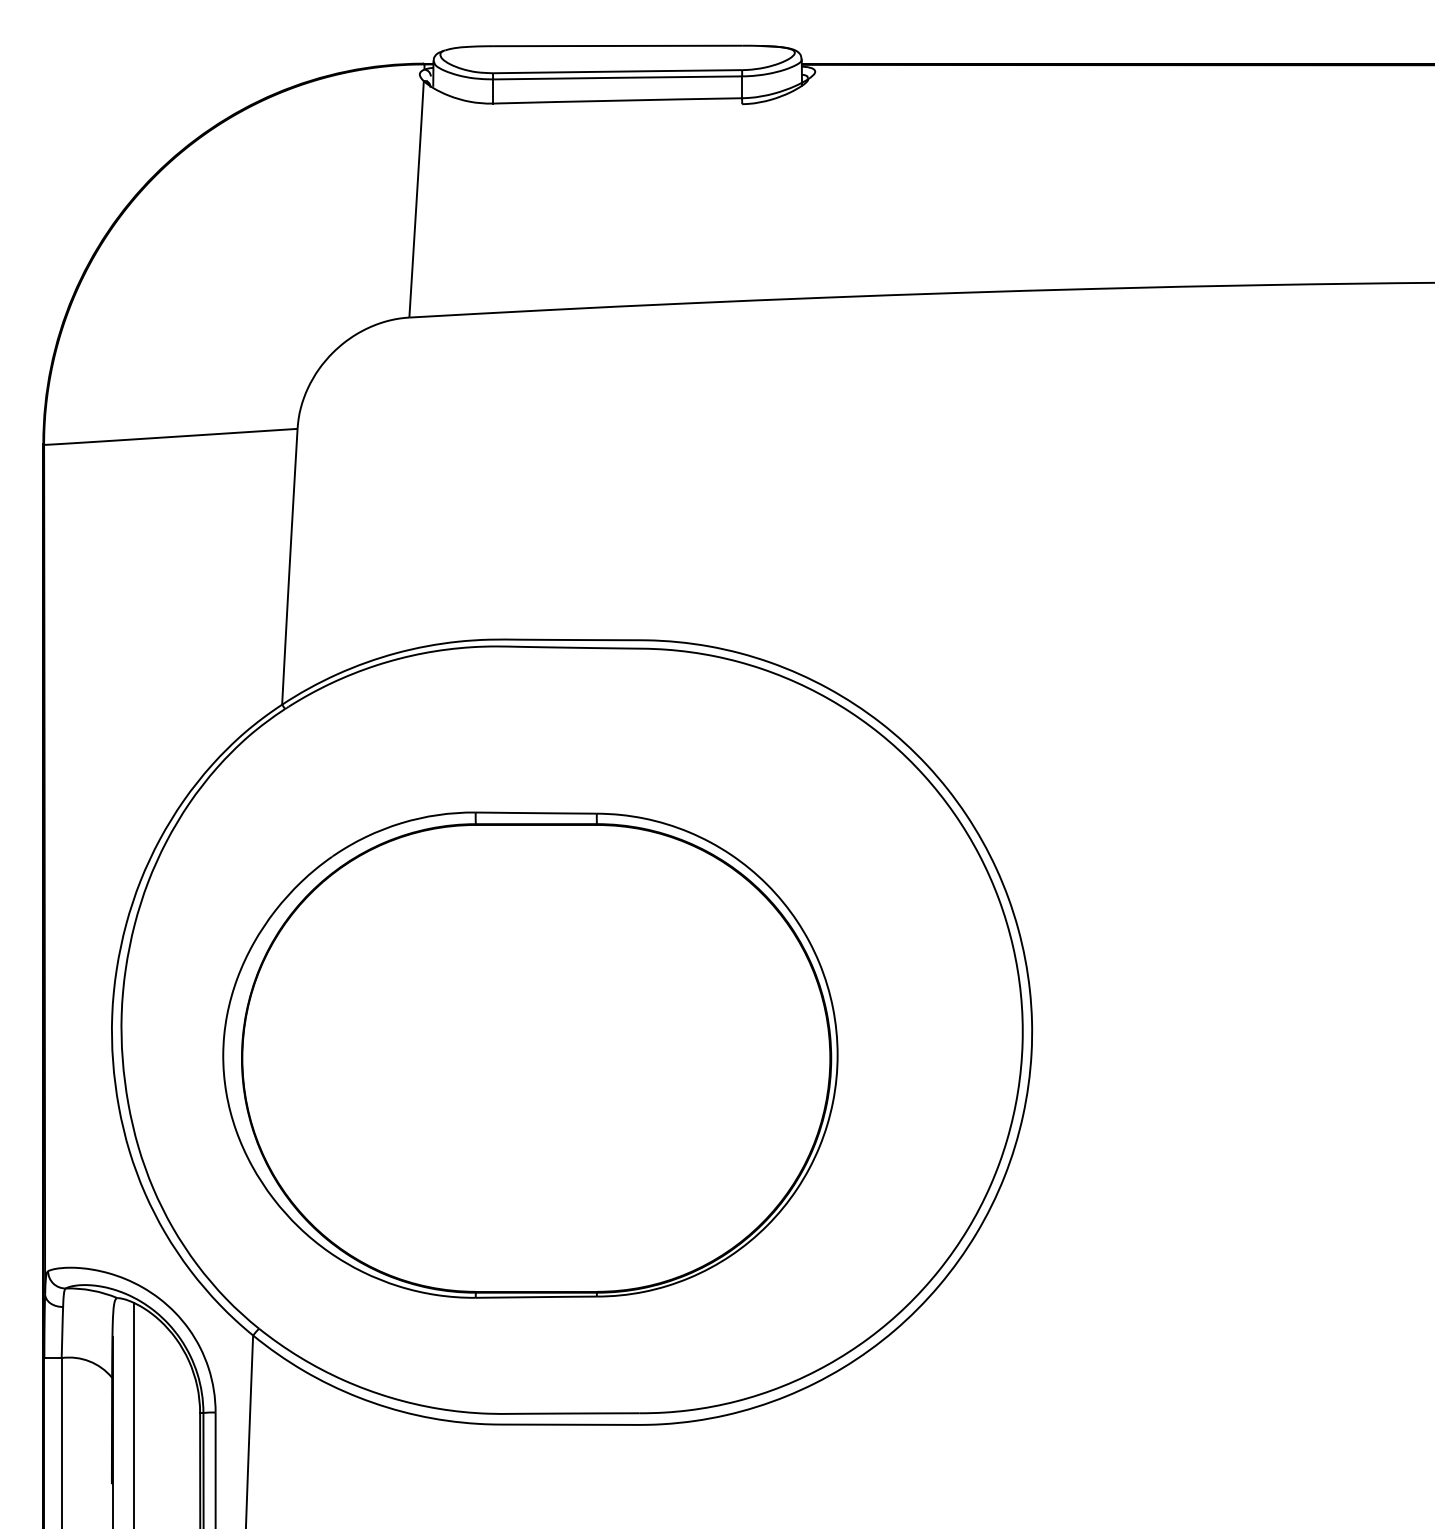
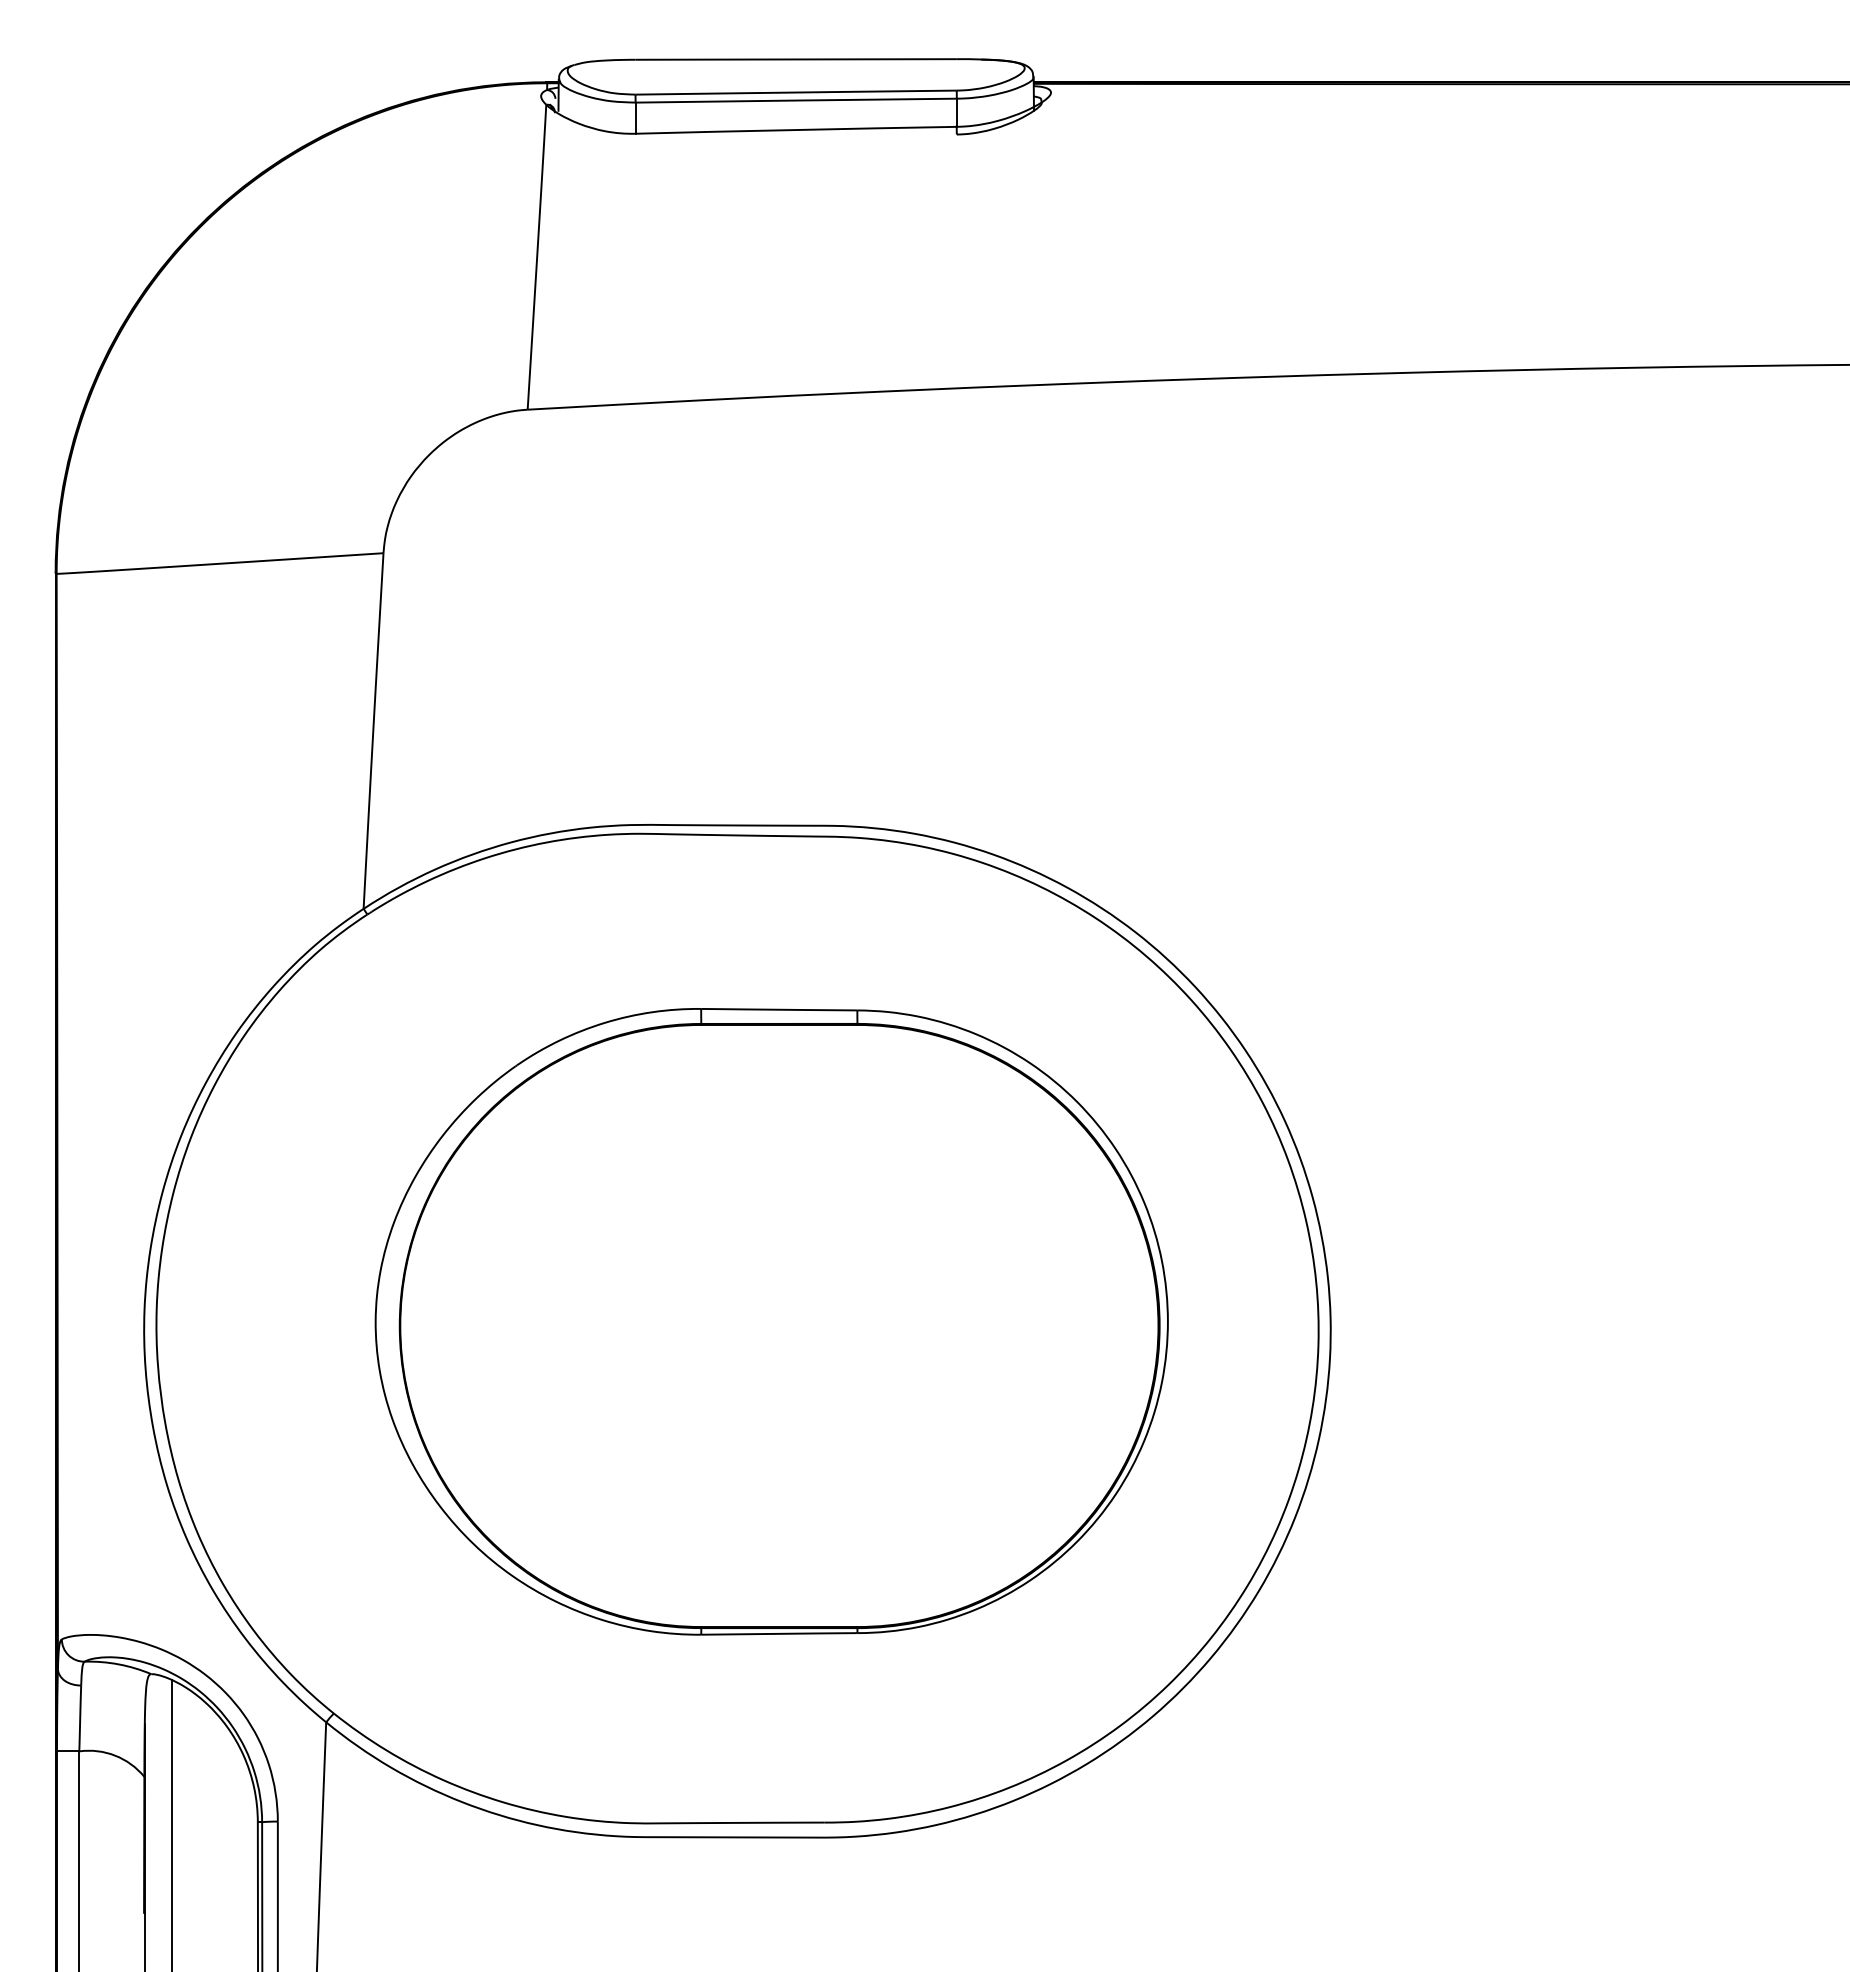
part: (530, 1054) -> (771, 1321), moved

